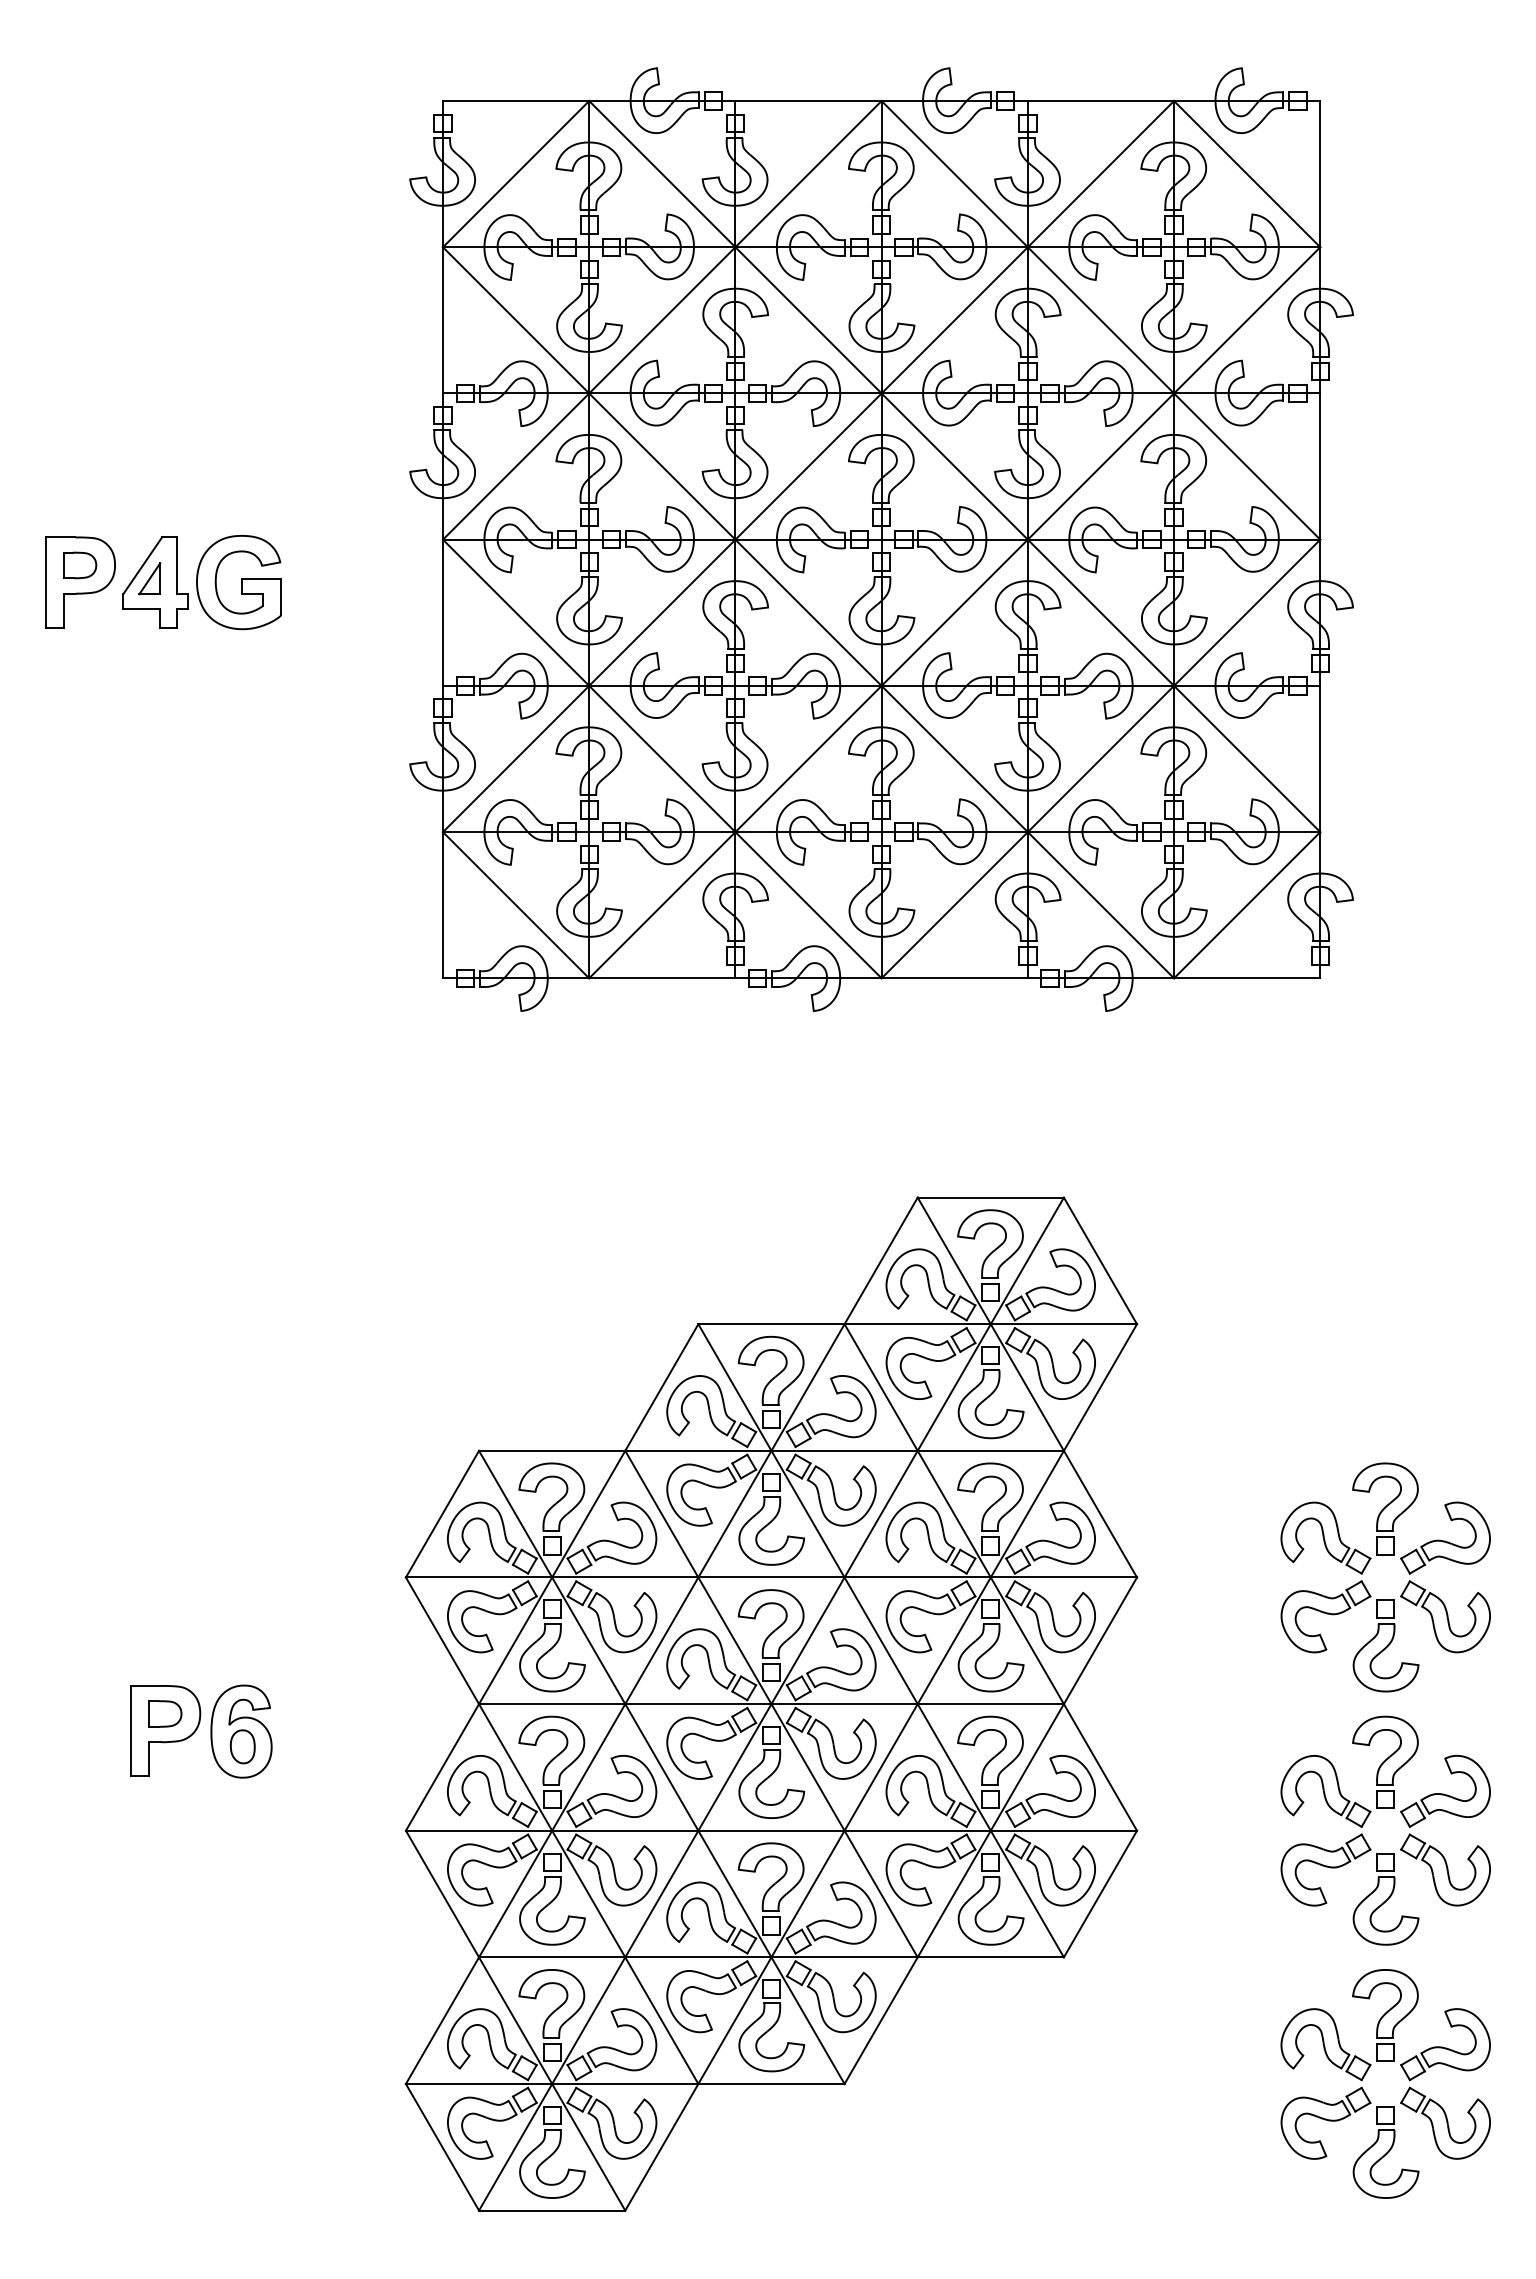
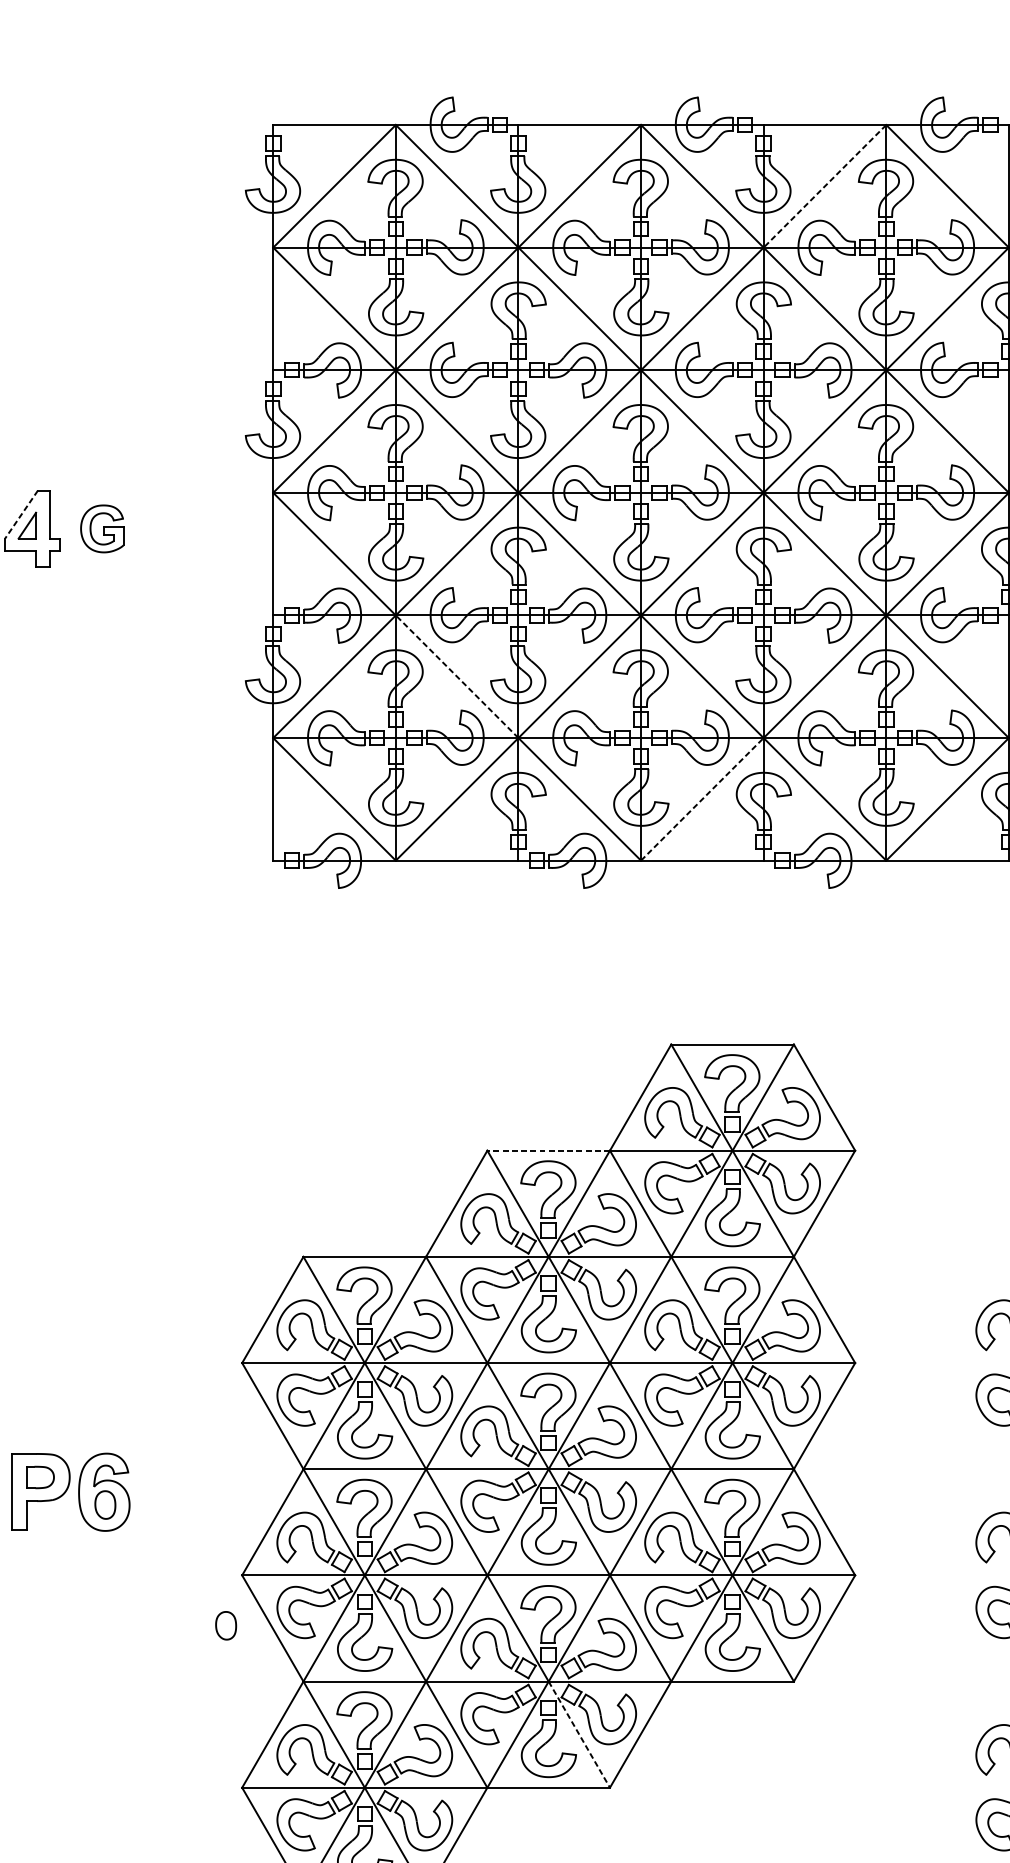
line: (1100, 174) -> (824, 186), solid -> dashed
line: (142, 565) -> (21, 514), solid -> dashed
part: (238, 582) -> (101, 528), size x0.6
line: (661, 758) -> (456, 676), solid -> dashed
line: (955, 904) -> (702, 798), solid -> dashed
line: (770, 1324) -> (547, 1150), solid -> dashed
part: (386, 1890) -> (225, 1625), added
line: (808, 2021) -> (579, 1735), solid -> dashed

